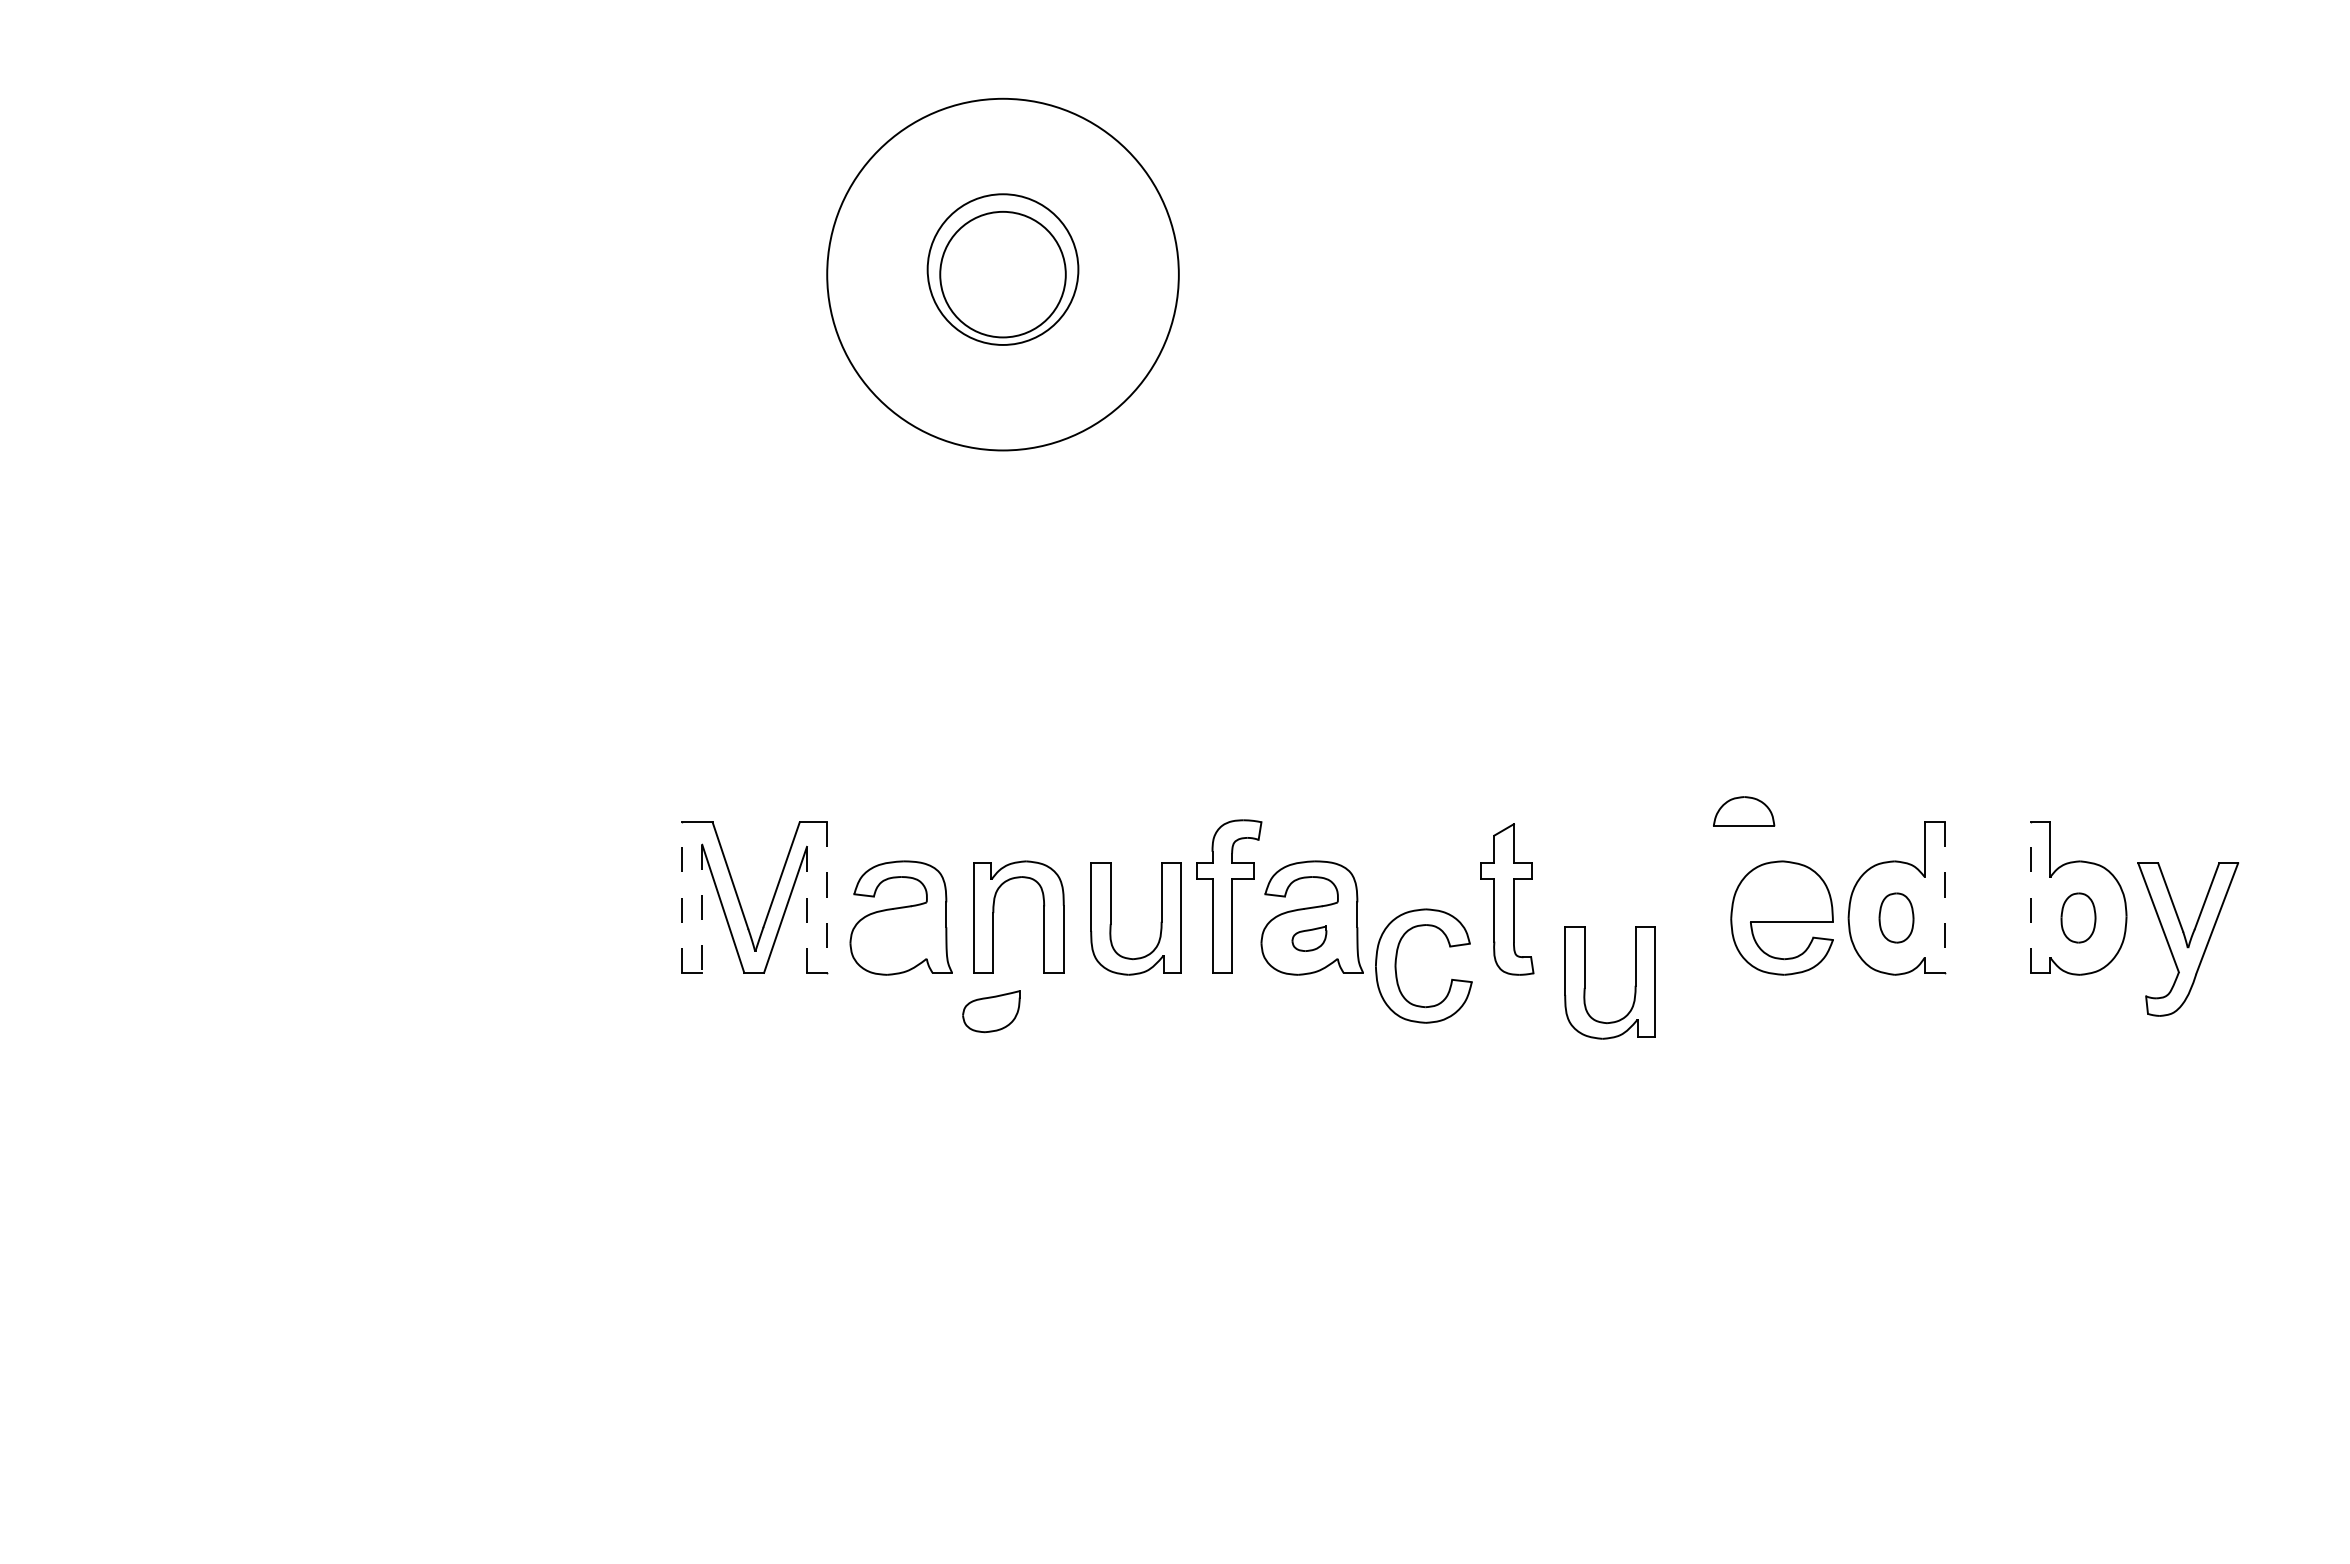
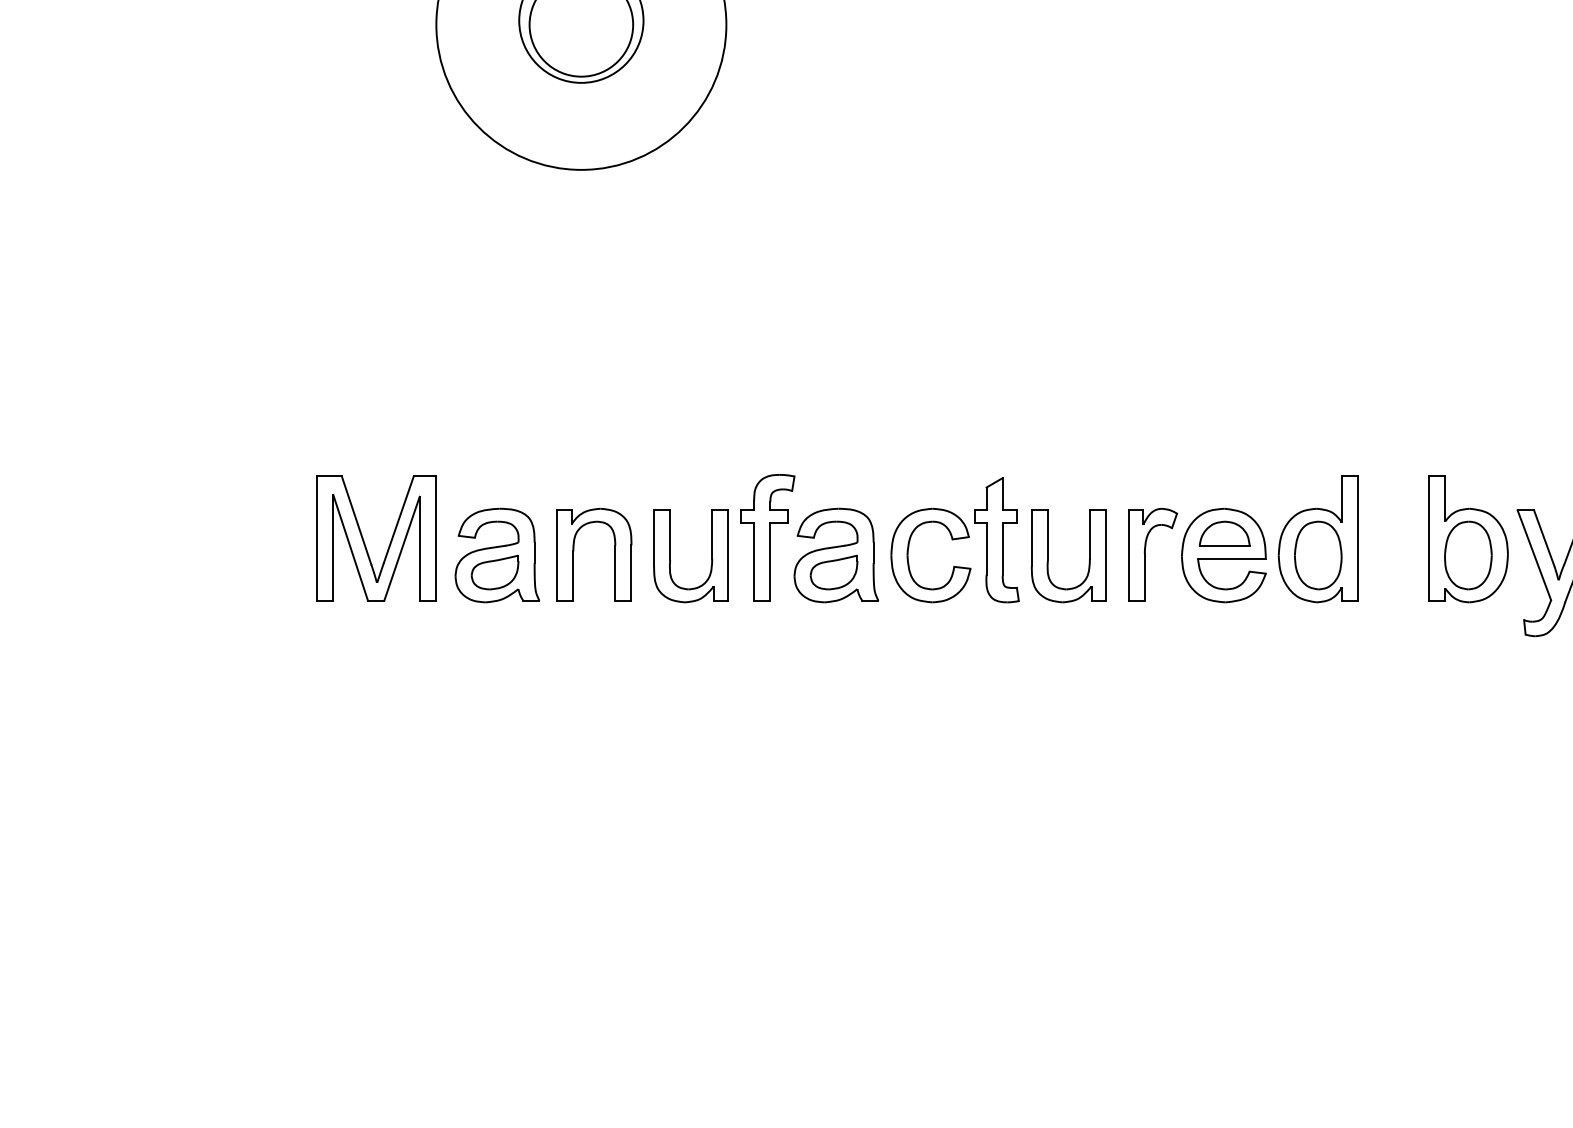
part: (1744, 811) -> (1225, 533), moved
line: (682, 897) -> (317, 538), dashed -> solid
line: (2030, 897) -> (1428, 538), dashed -> solid
line: (826, 898) -> (435, 539), dashed -> solid
line: (1944, 898) -> (1357, 539), dashed -> solid
line: (701, 909) -> (332, 548), dashed -> solid
line: (807, 909) -> (420, 548), dashed -> solid
part: (1687, 915) -> (1145, 553), added
part: (1896, 917) -> (1318, 555), size x1.67
part: (2078, 917) -> (1468, 555), size x1.67
part: (1309, 938) -> (834, 572), size x1.67
part: (1396, 965) -> (908, 555), moved
part: (1585, 982) -> (1048, 555), moved
part: (991, 1011) -> (495, 572), moved

